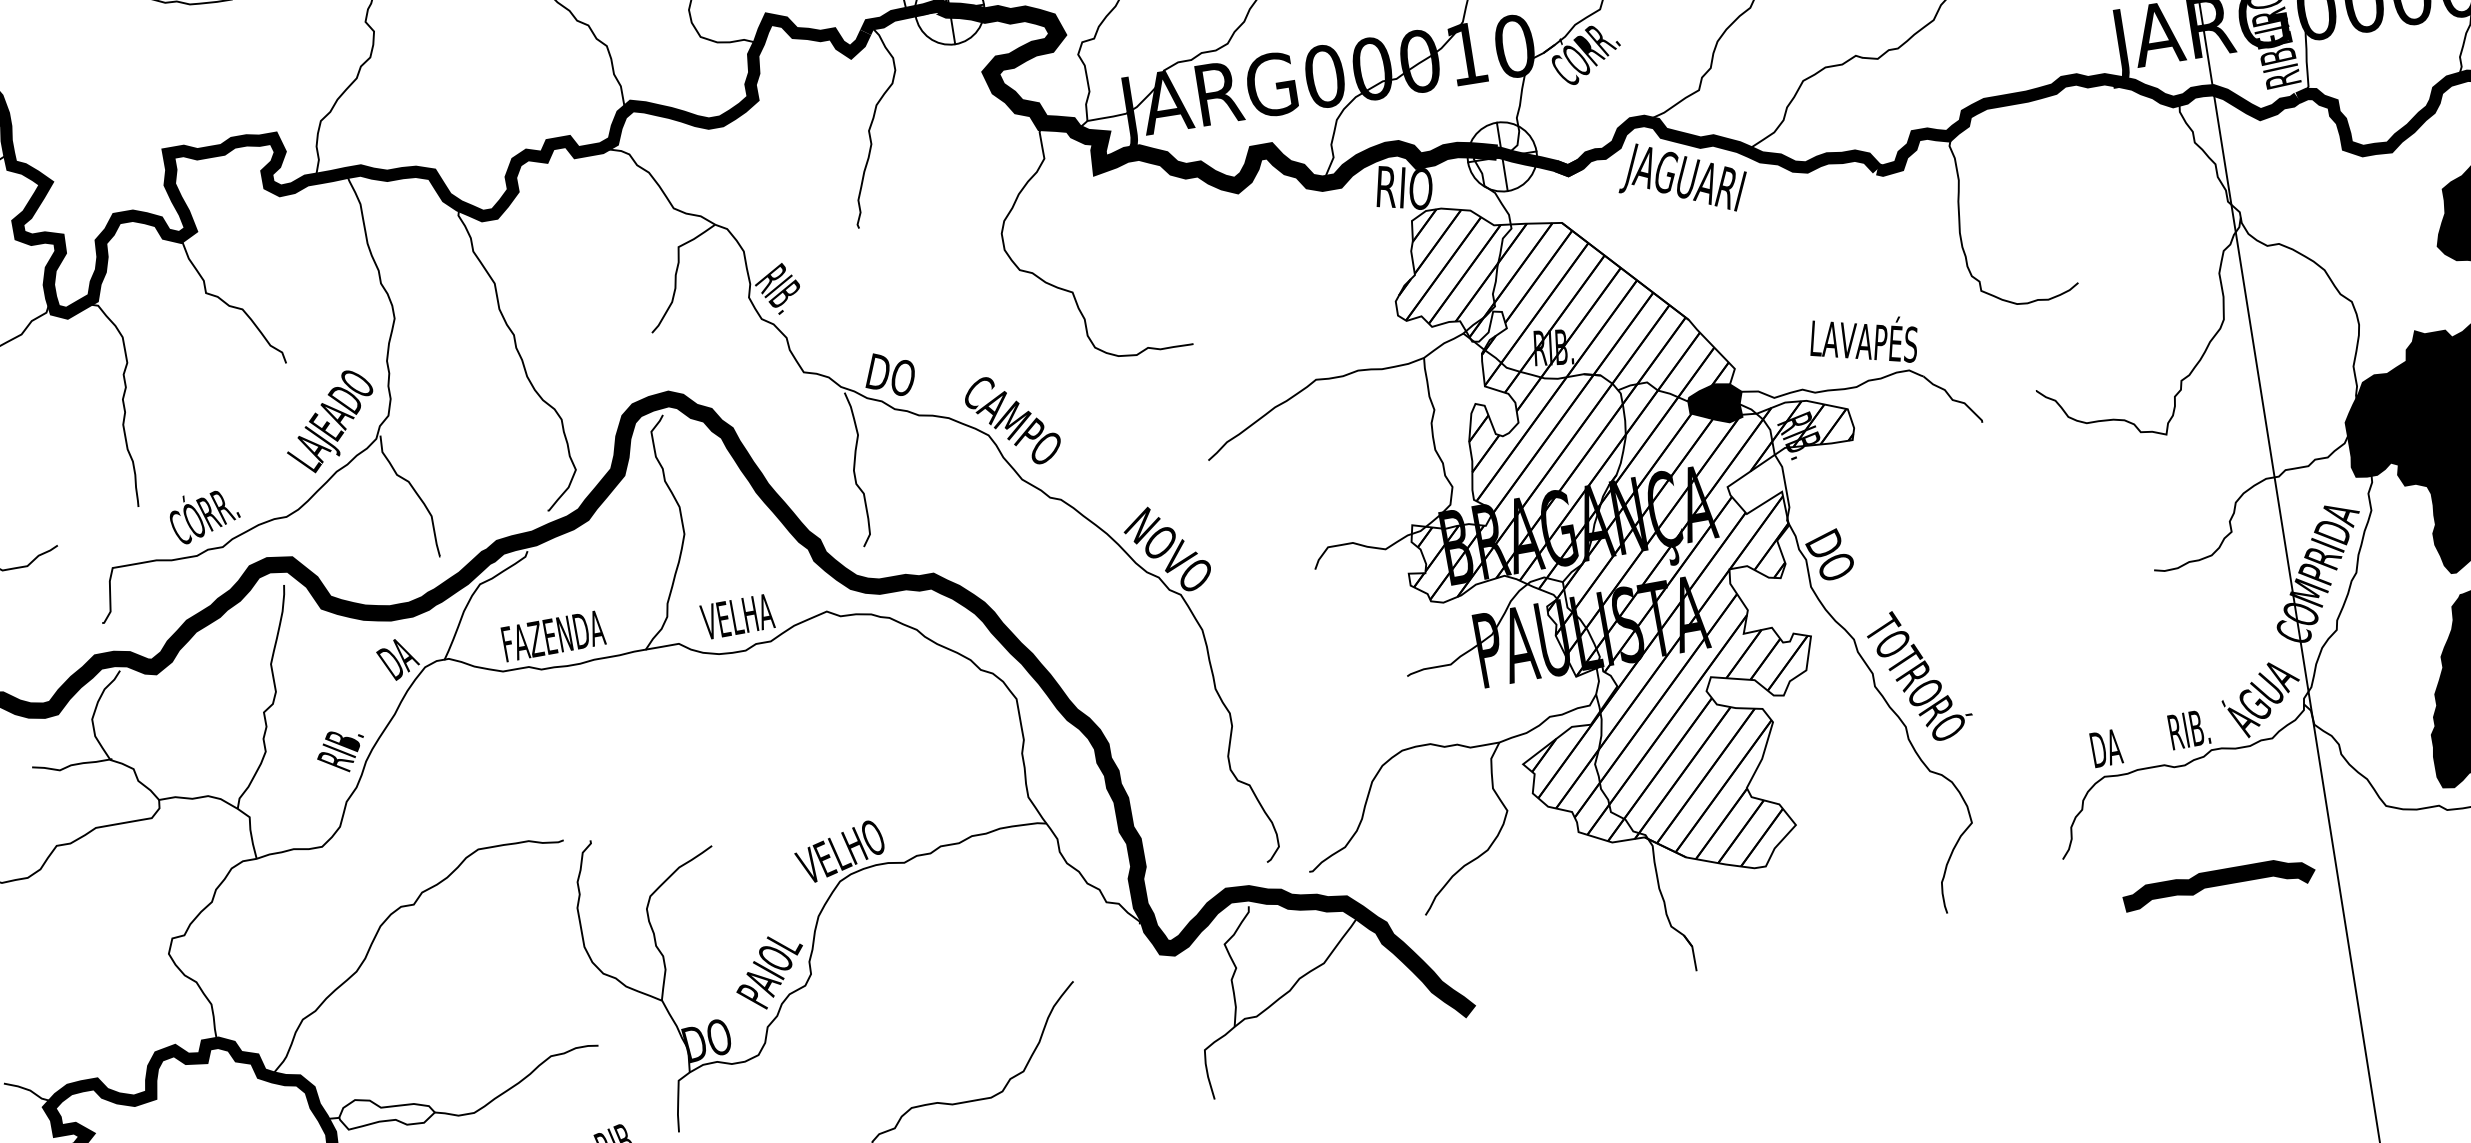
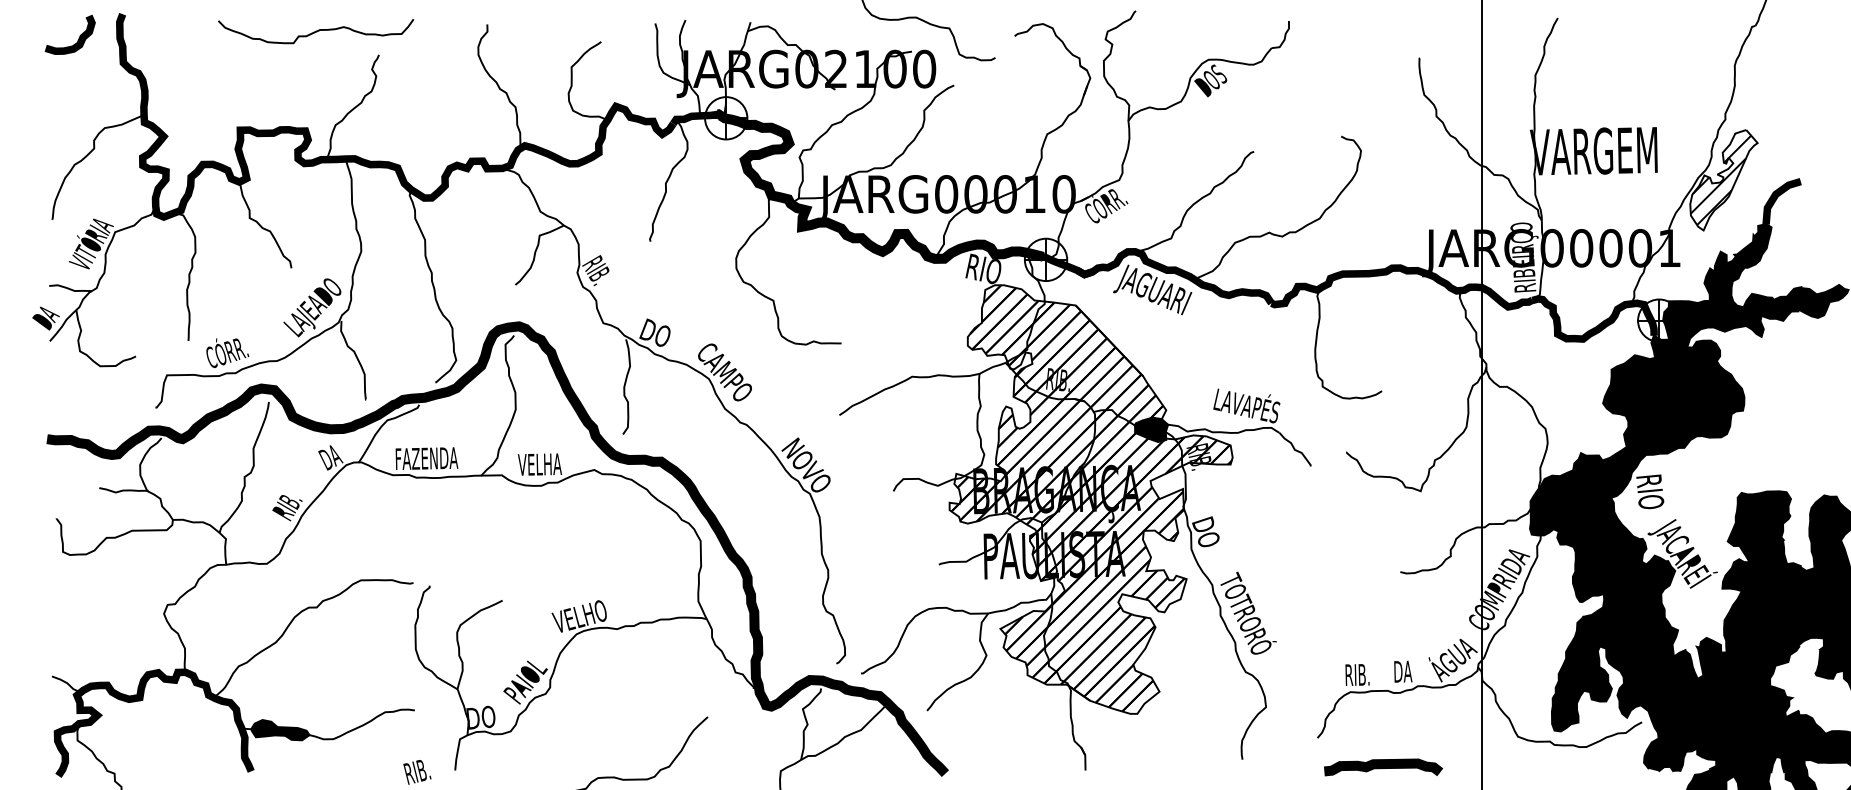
text: (2189, 729) -> (1406, 671), RIB. -> DA
text: (2112, 746) -> (1358, 674), DA -> RIB.
part: (2218, 883) -> (1383, 767), moved
fill: (386, 1112) -> (280, 730), added

